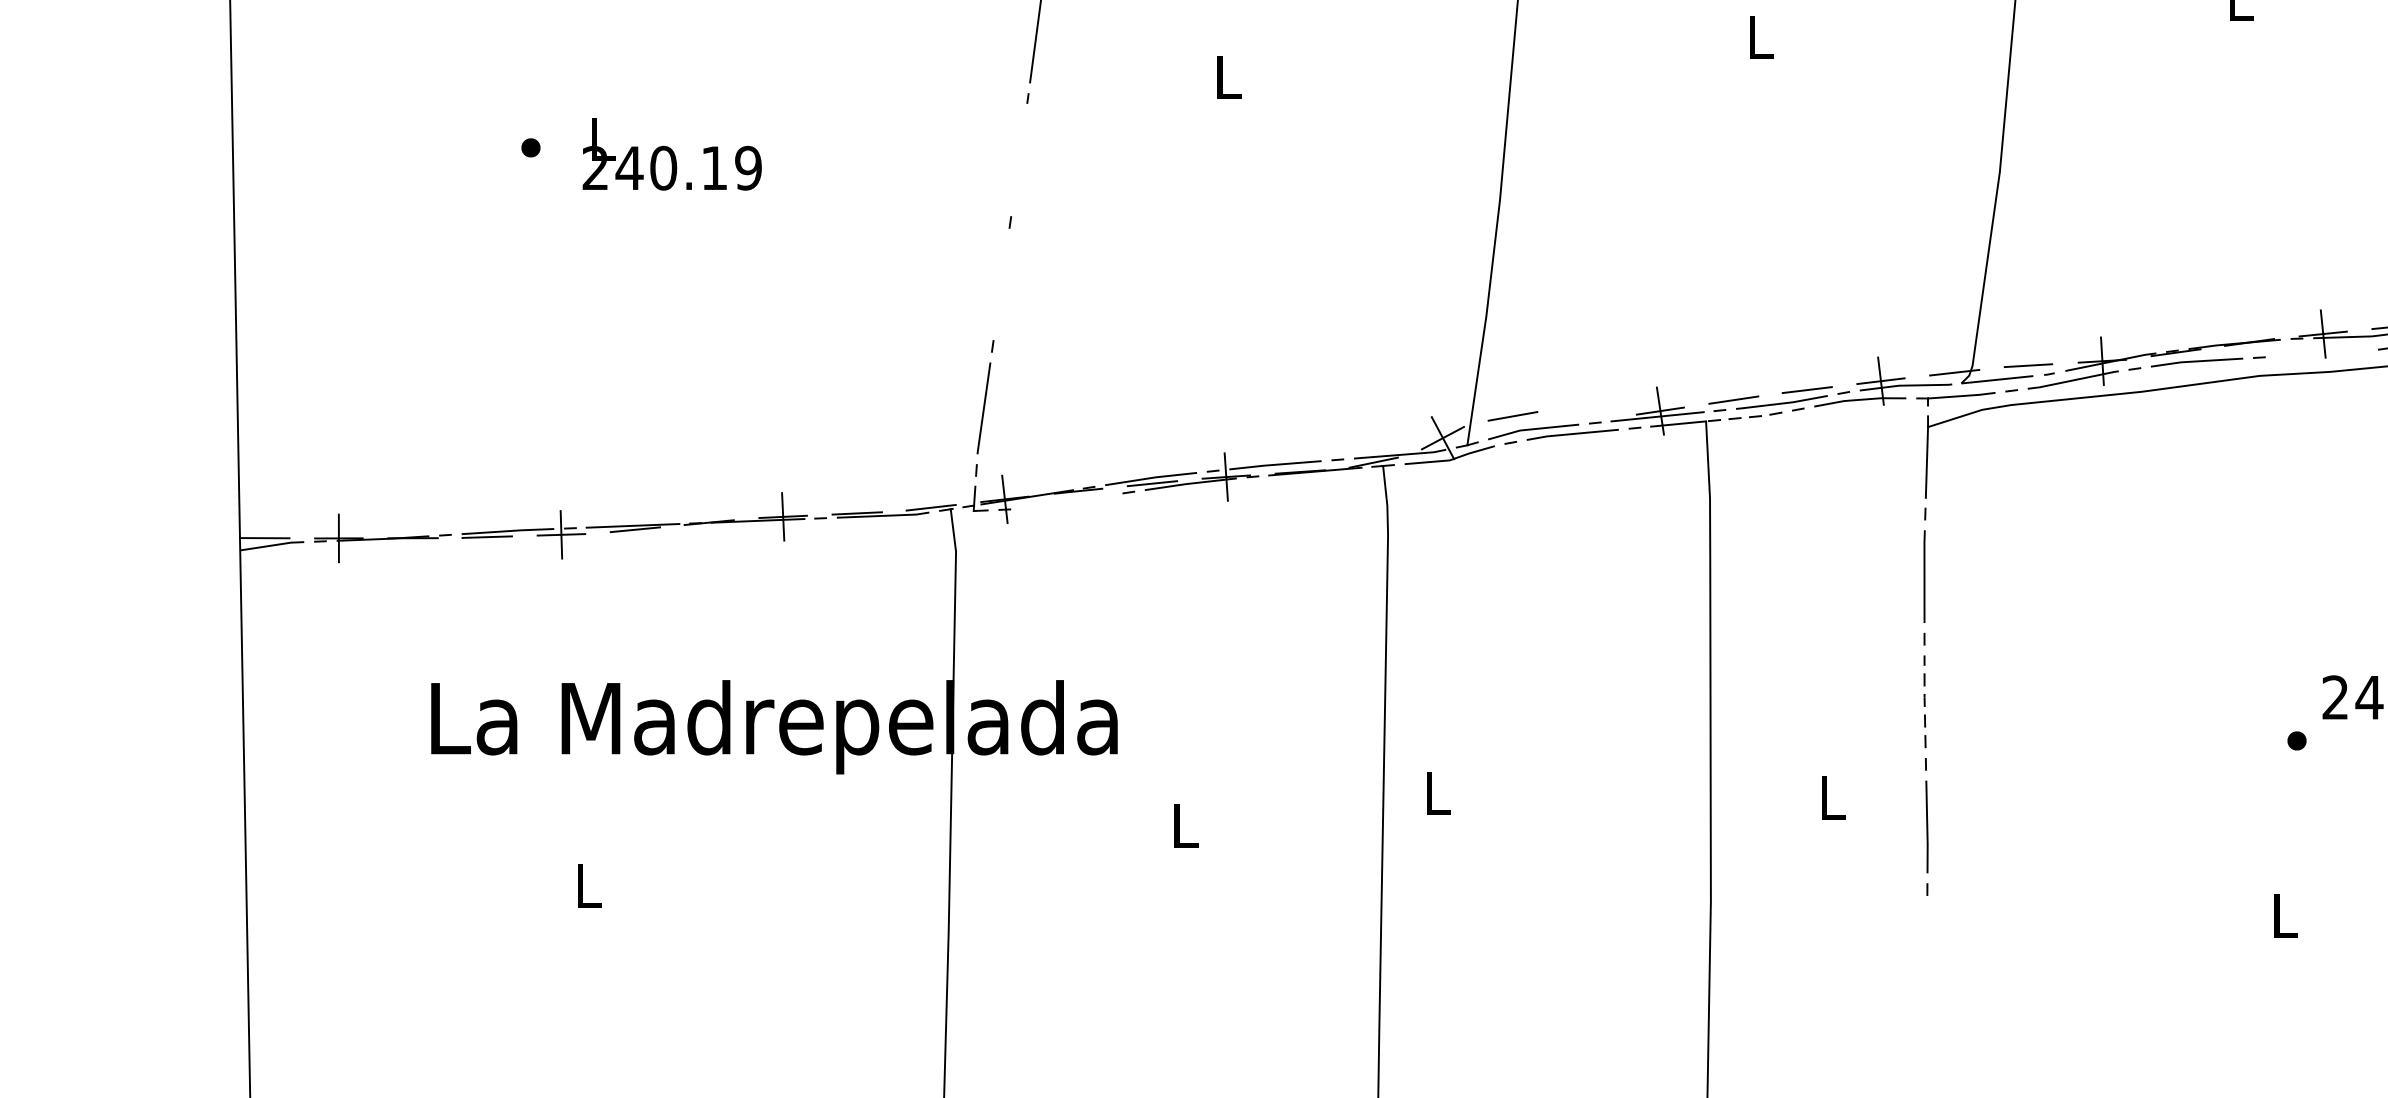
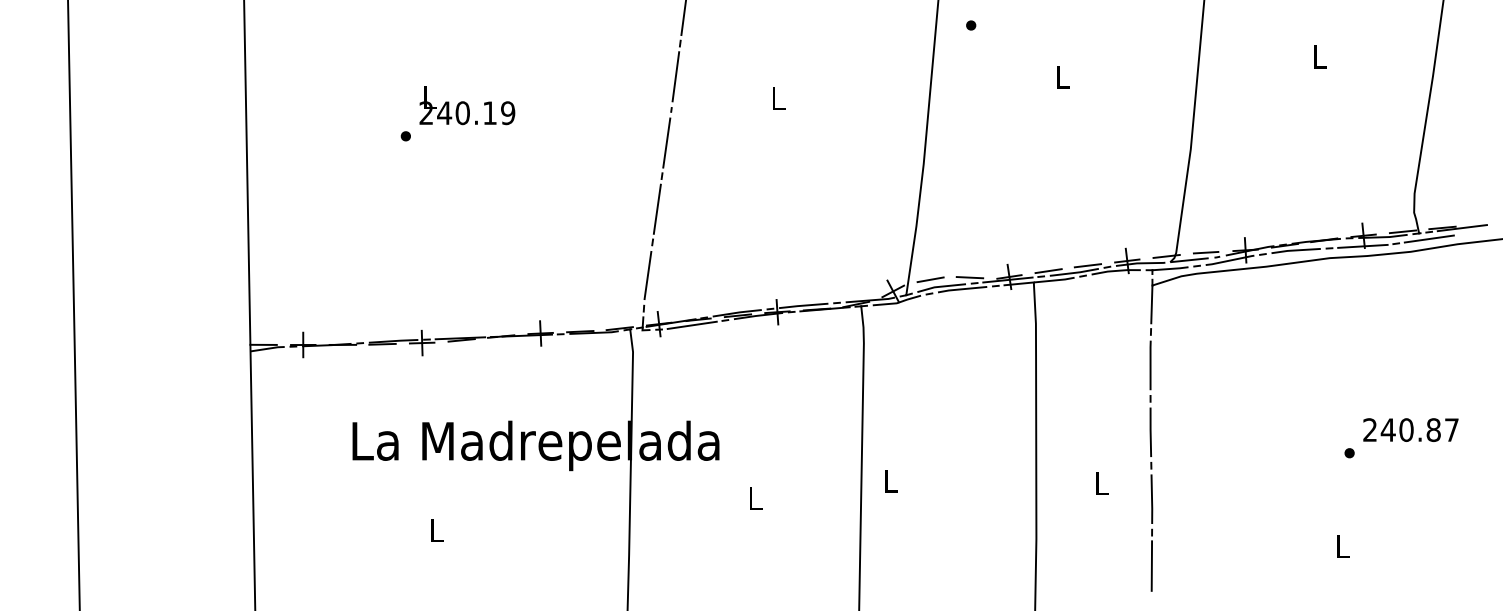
text: (672, 153) -> (467, 105), moved
line: (1018, 159) -> (666, 142), added
line: (999, 282) -> (656, 208), added
line: (2321, 352) -> (1362, 245), added
line: (1585, 412) -> (969, 277), added
line: (1744, 417) -> (1054, 280), dashed -> solid
line: (1065, 500) -> (691, 324), added
line: (1924, 700) -> (1150, 431), dashed -> solid
line: (1926, 951) -> (1151, 565), added

